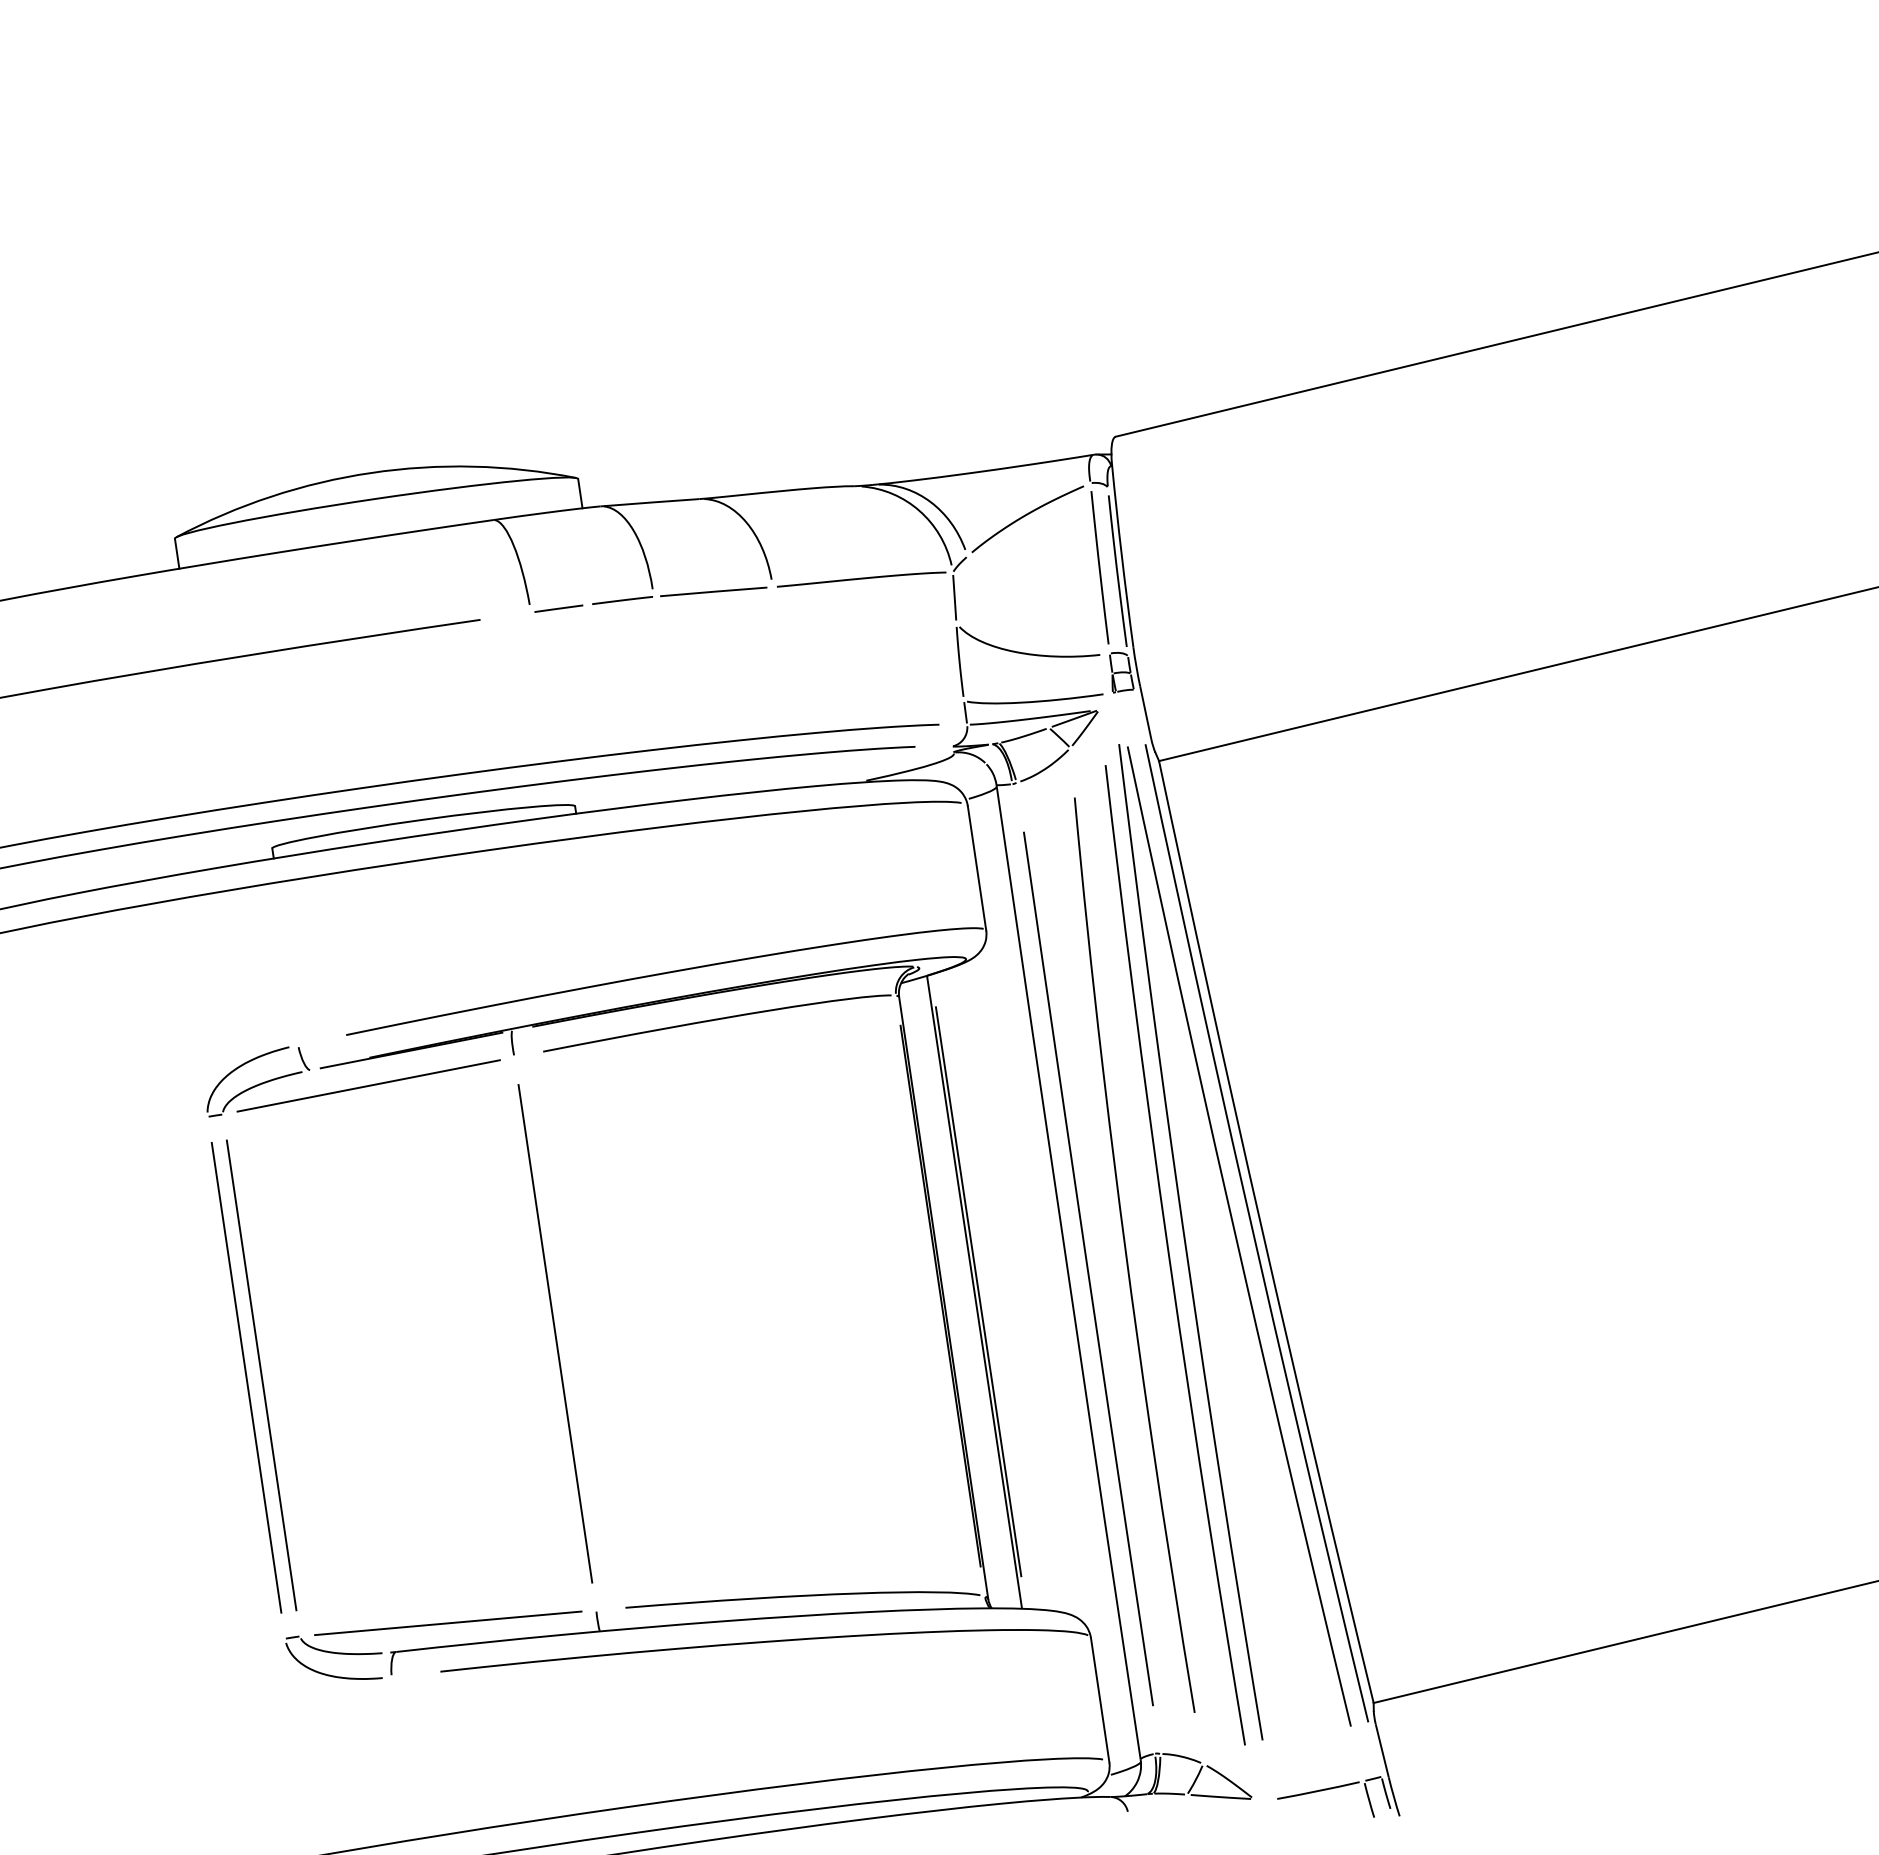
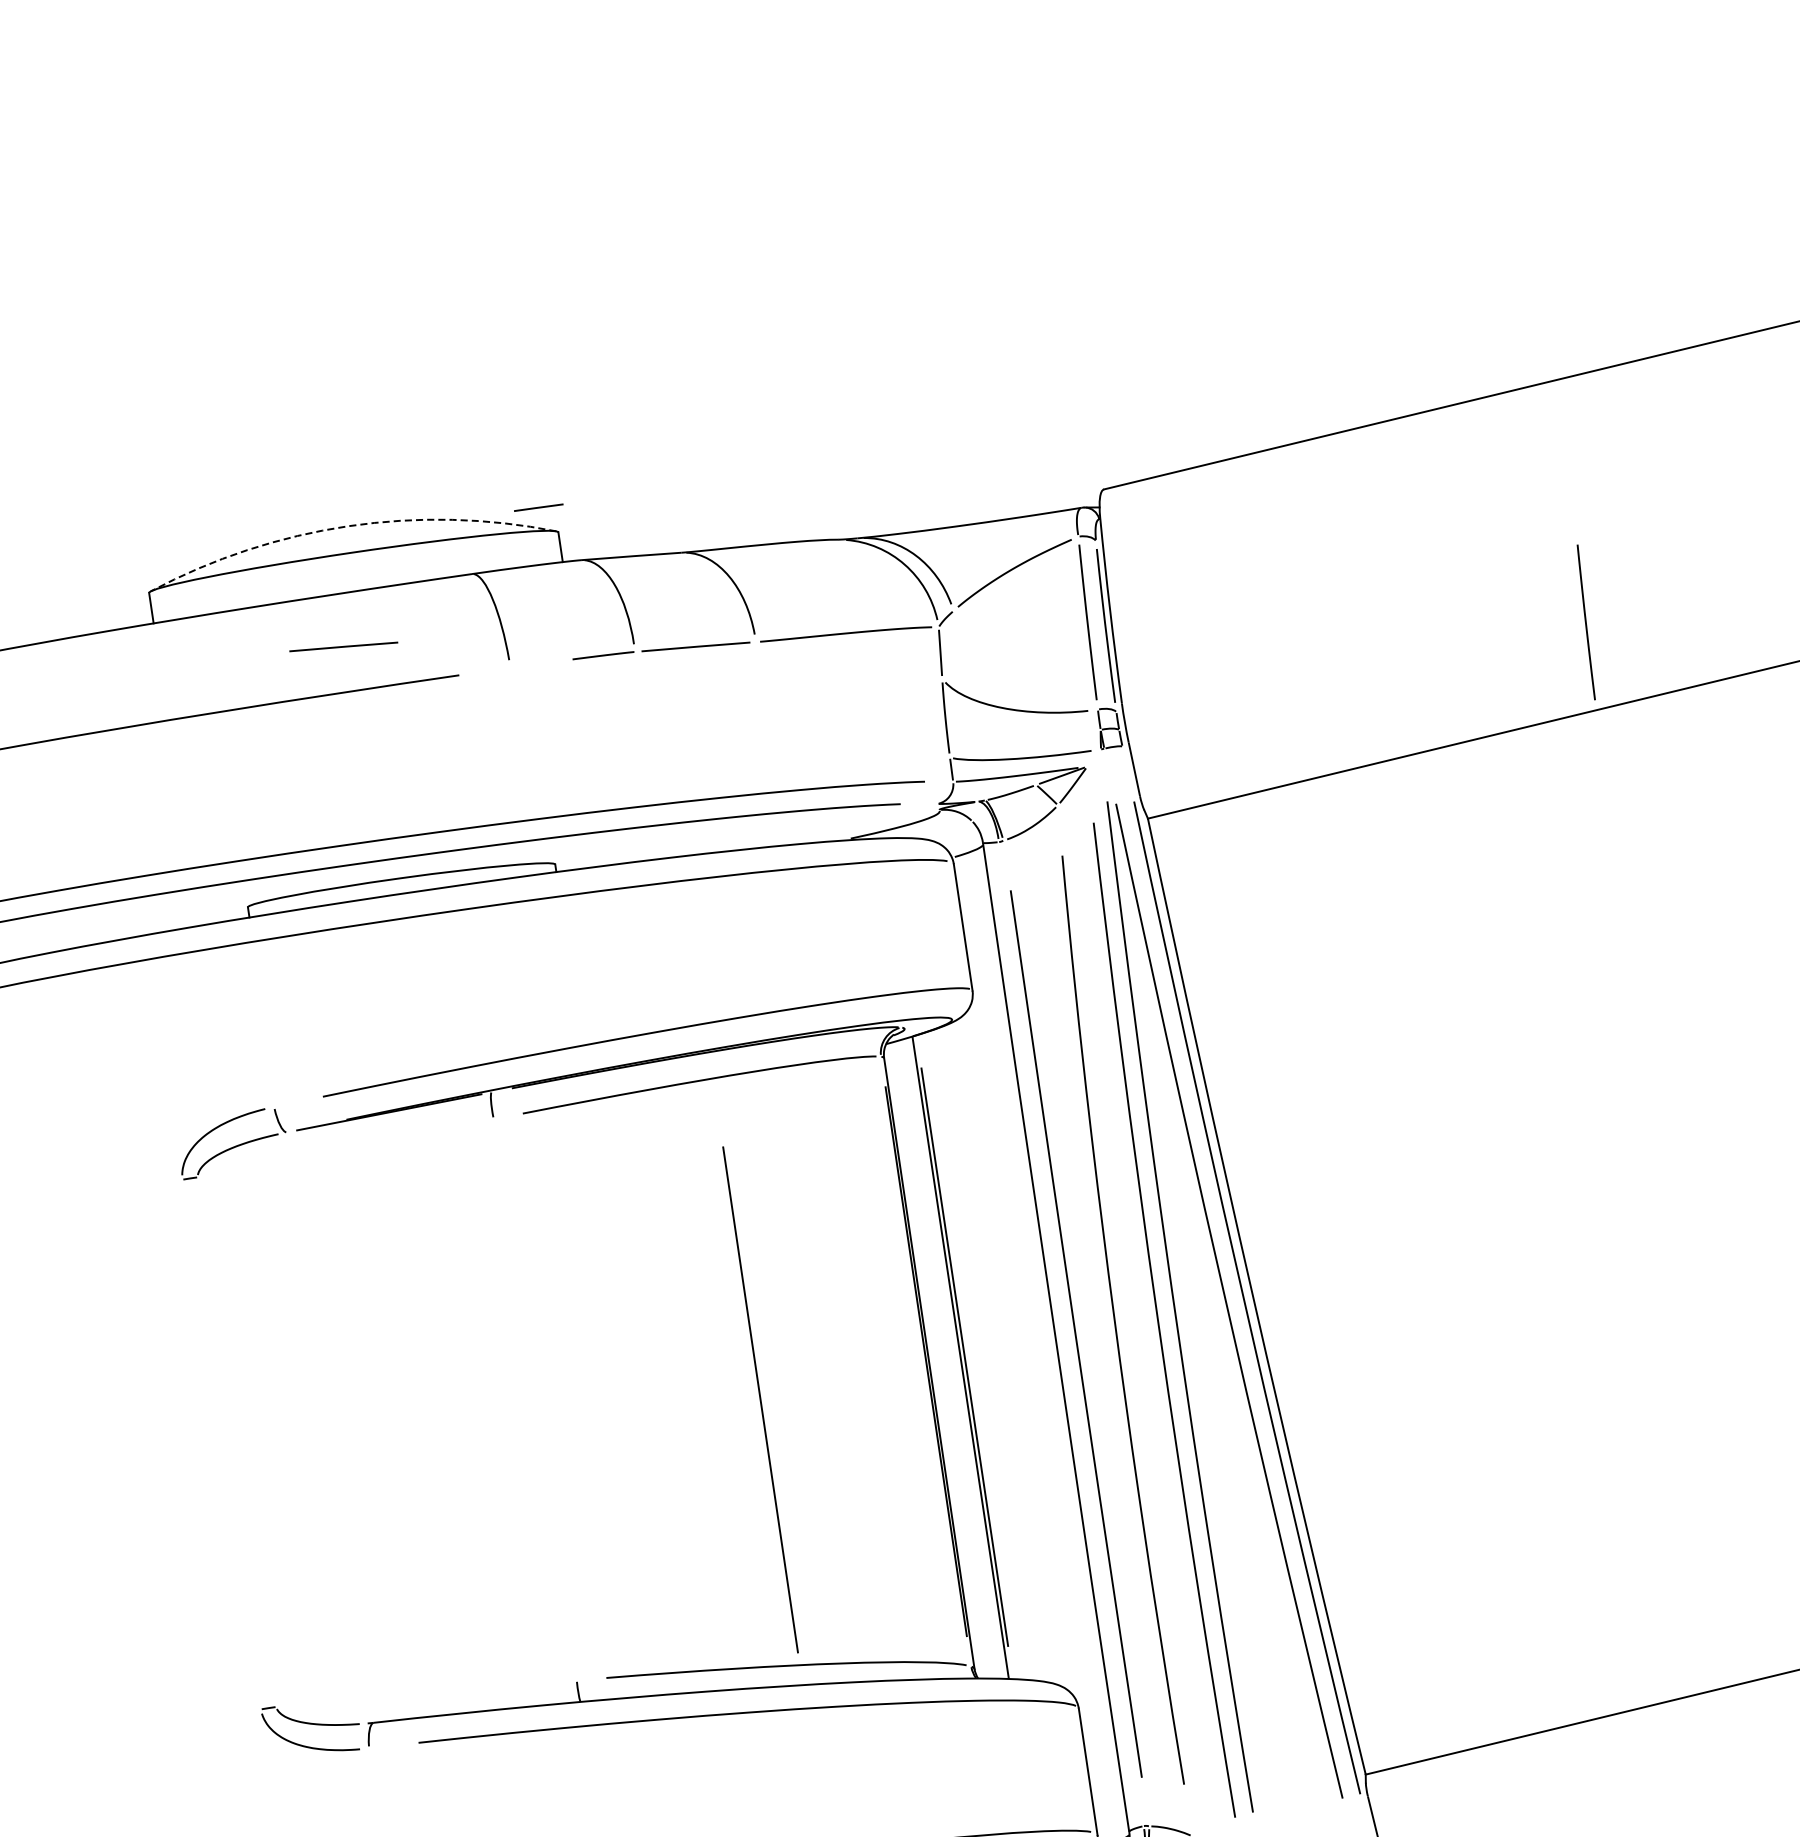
arc: (371, 472) -> (348, 525), solid -> dashed
line: (1590, 567) -> (1585, 622), added
line: (366, 591) -> (343, 646), added
line: (558, 608) -> (538, 507), moved
line: (368, 1085) -> (345, 1147), removed
line: (555, 1333) -> (760, 1399), moved
line: (261, 1375) -> (236, 1442), removed
line: (246, 1377) -> (221, 1444), removed
line: (448, 1623) -> (426, 1693), removed

